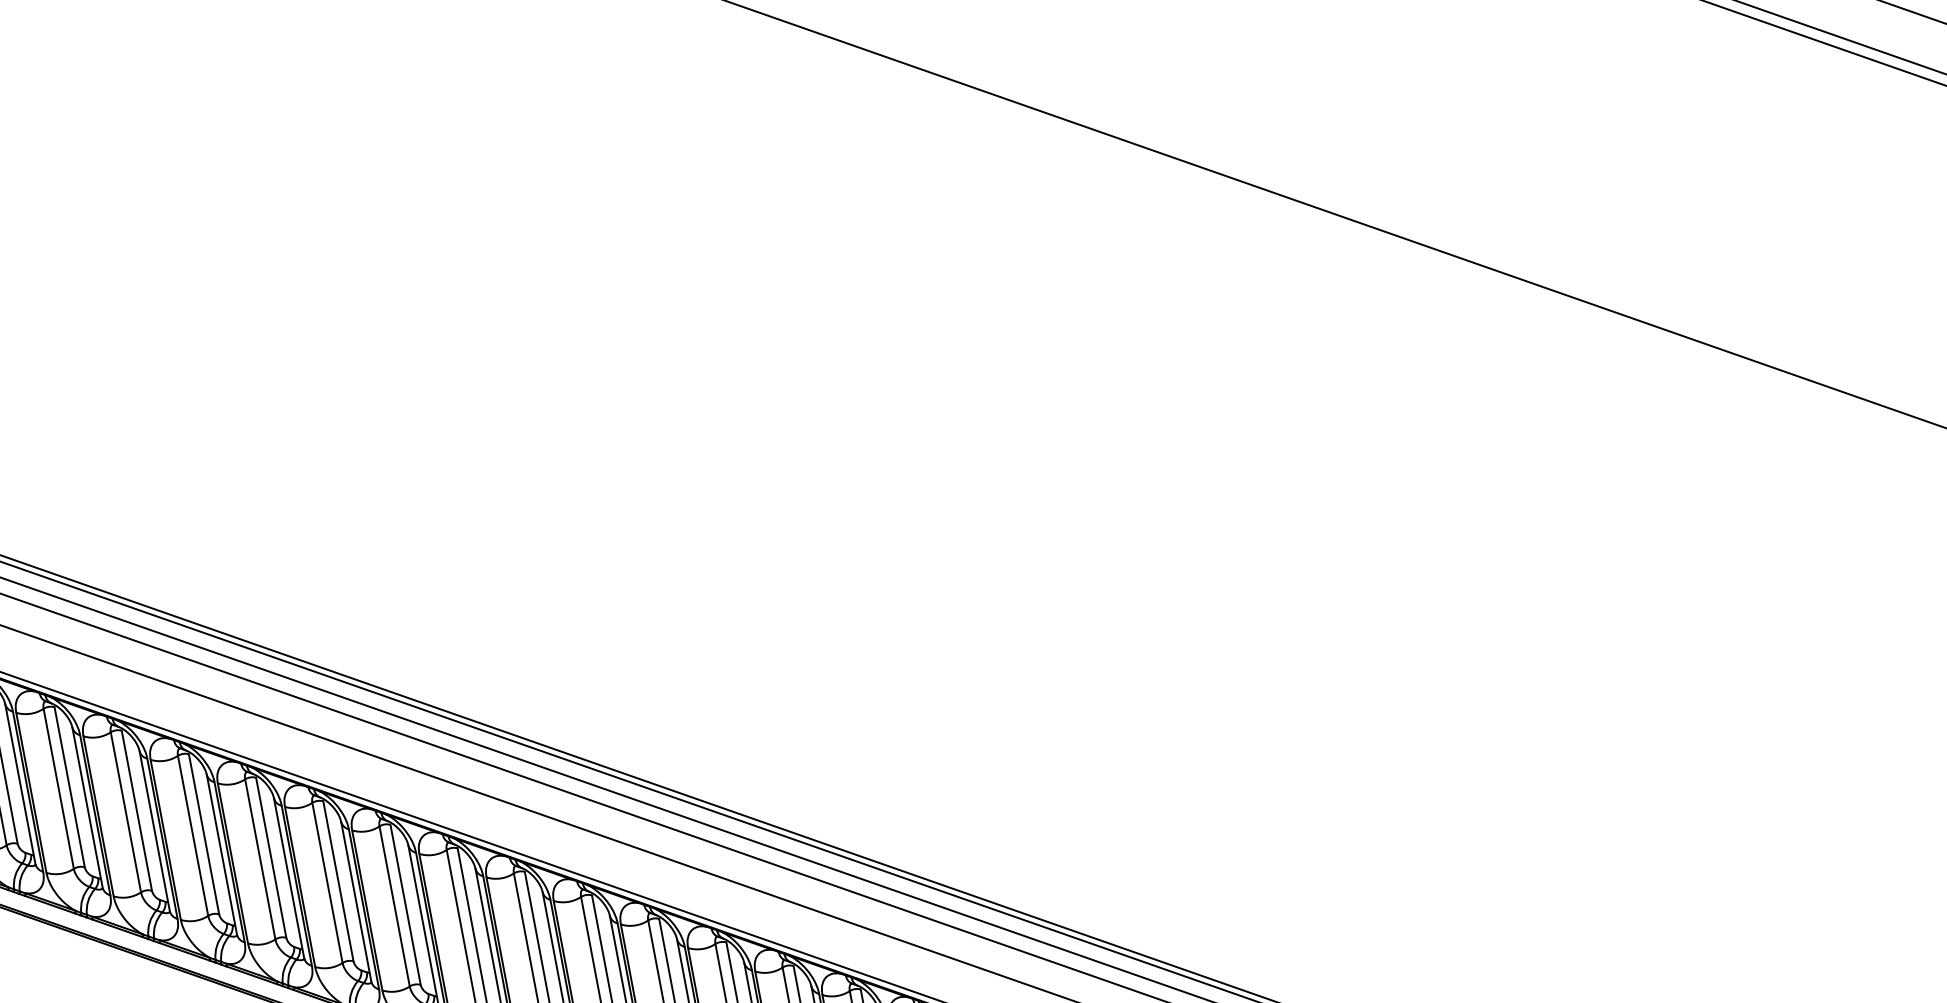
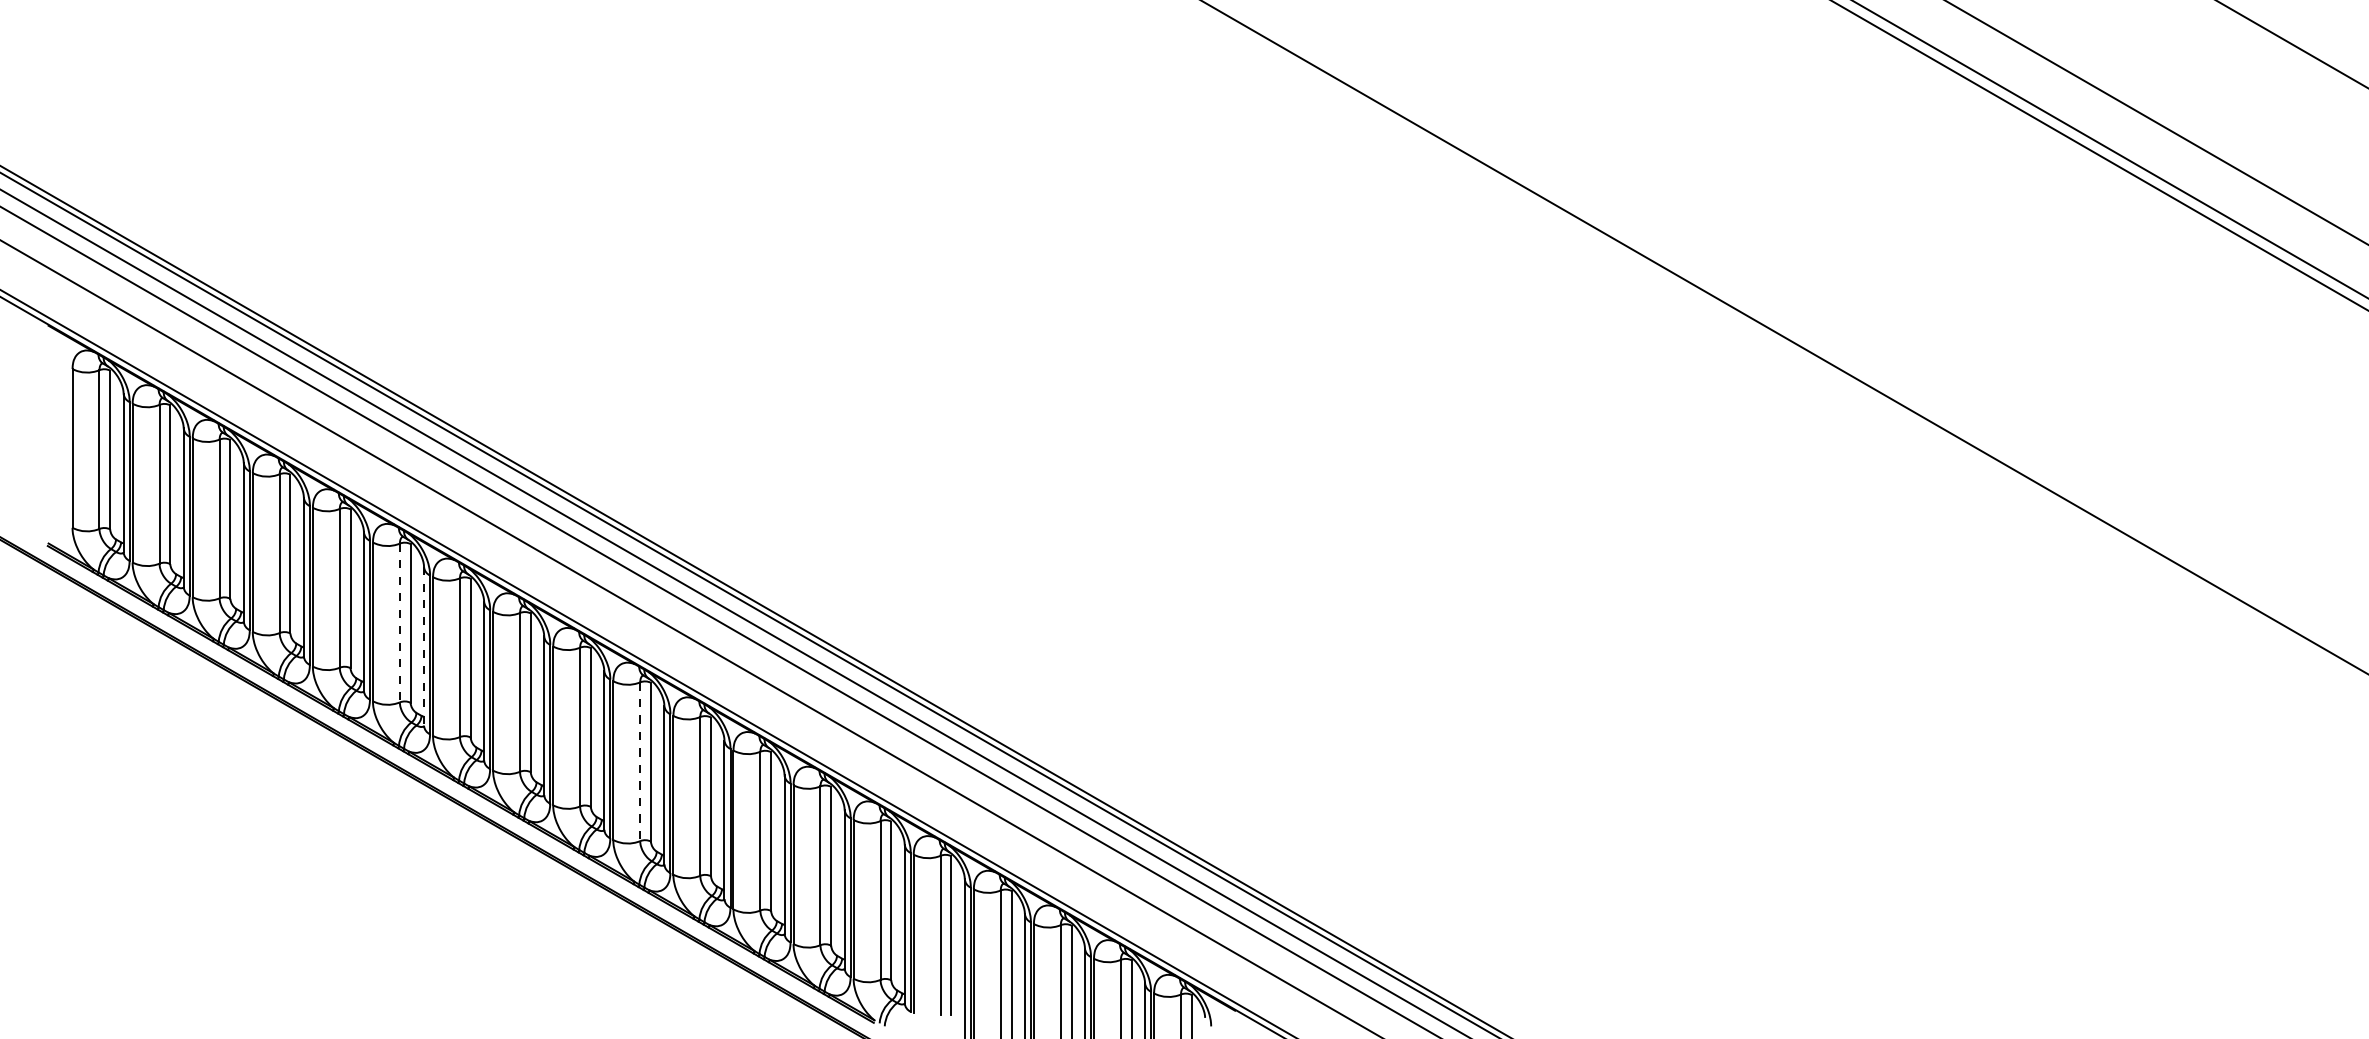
line: (125, 812) -> (399, 623), solid -> dashed
line: (155, 831) -> (424, 646), solid -> dashed
line: (395, 907) -> (640, 762), solid -> dashed

